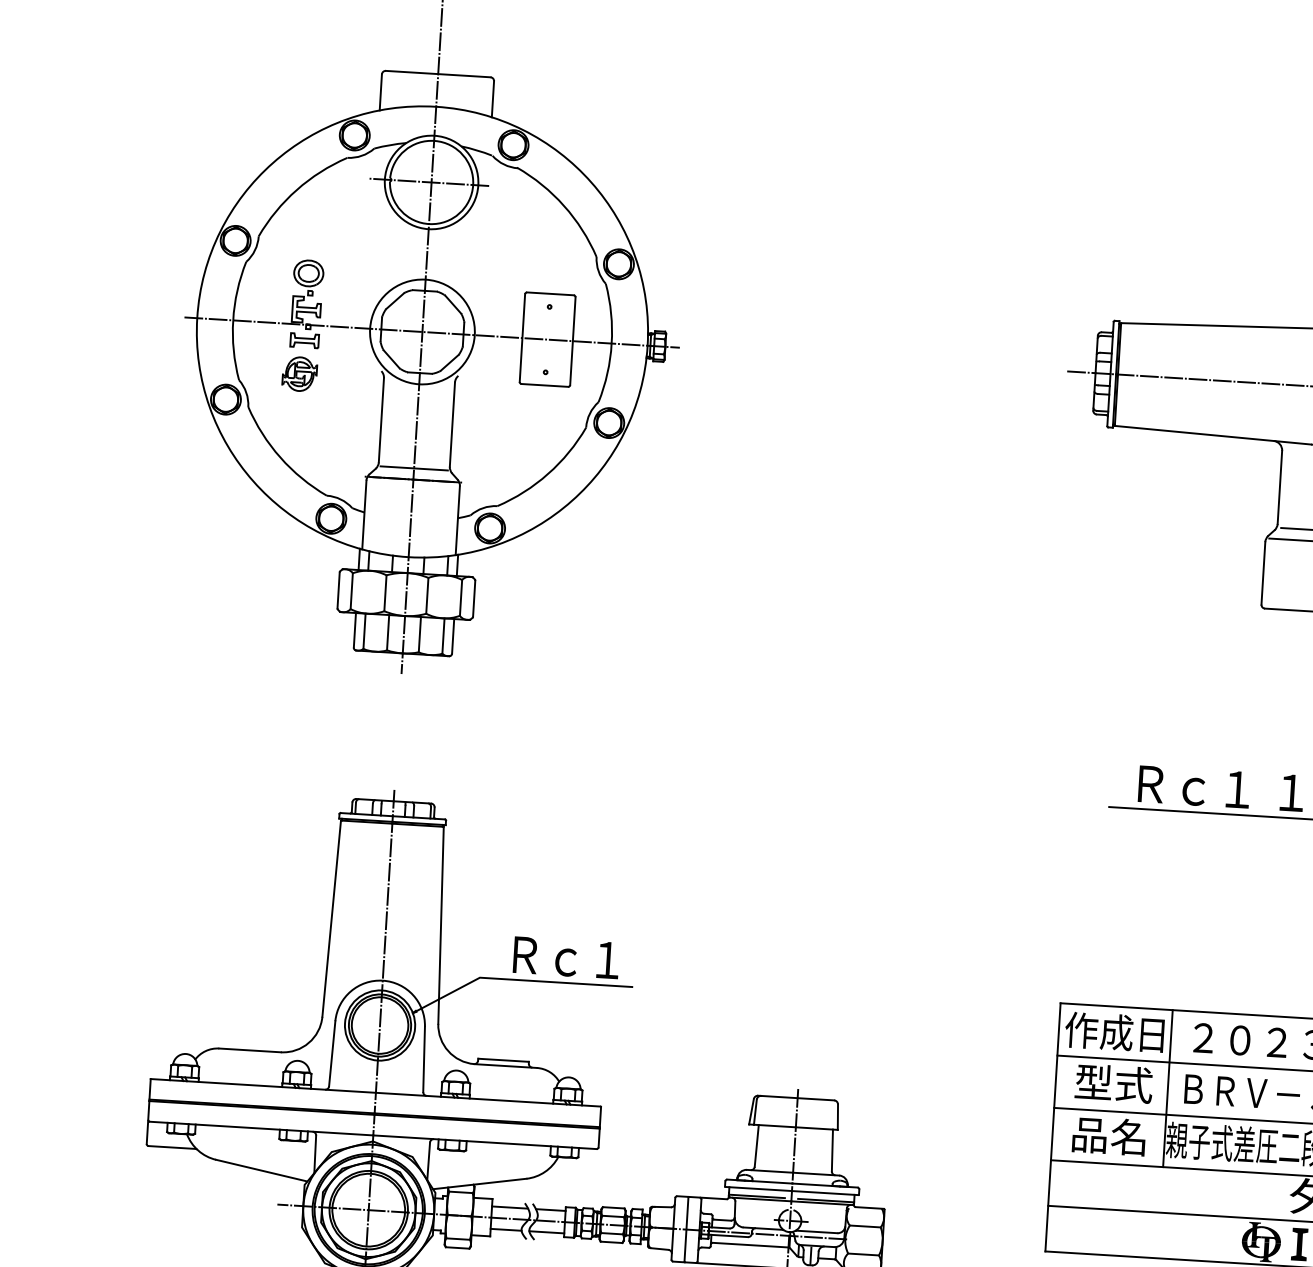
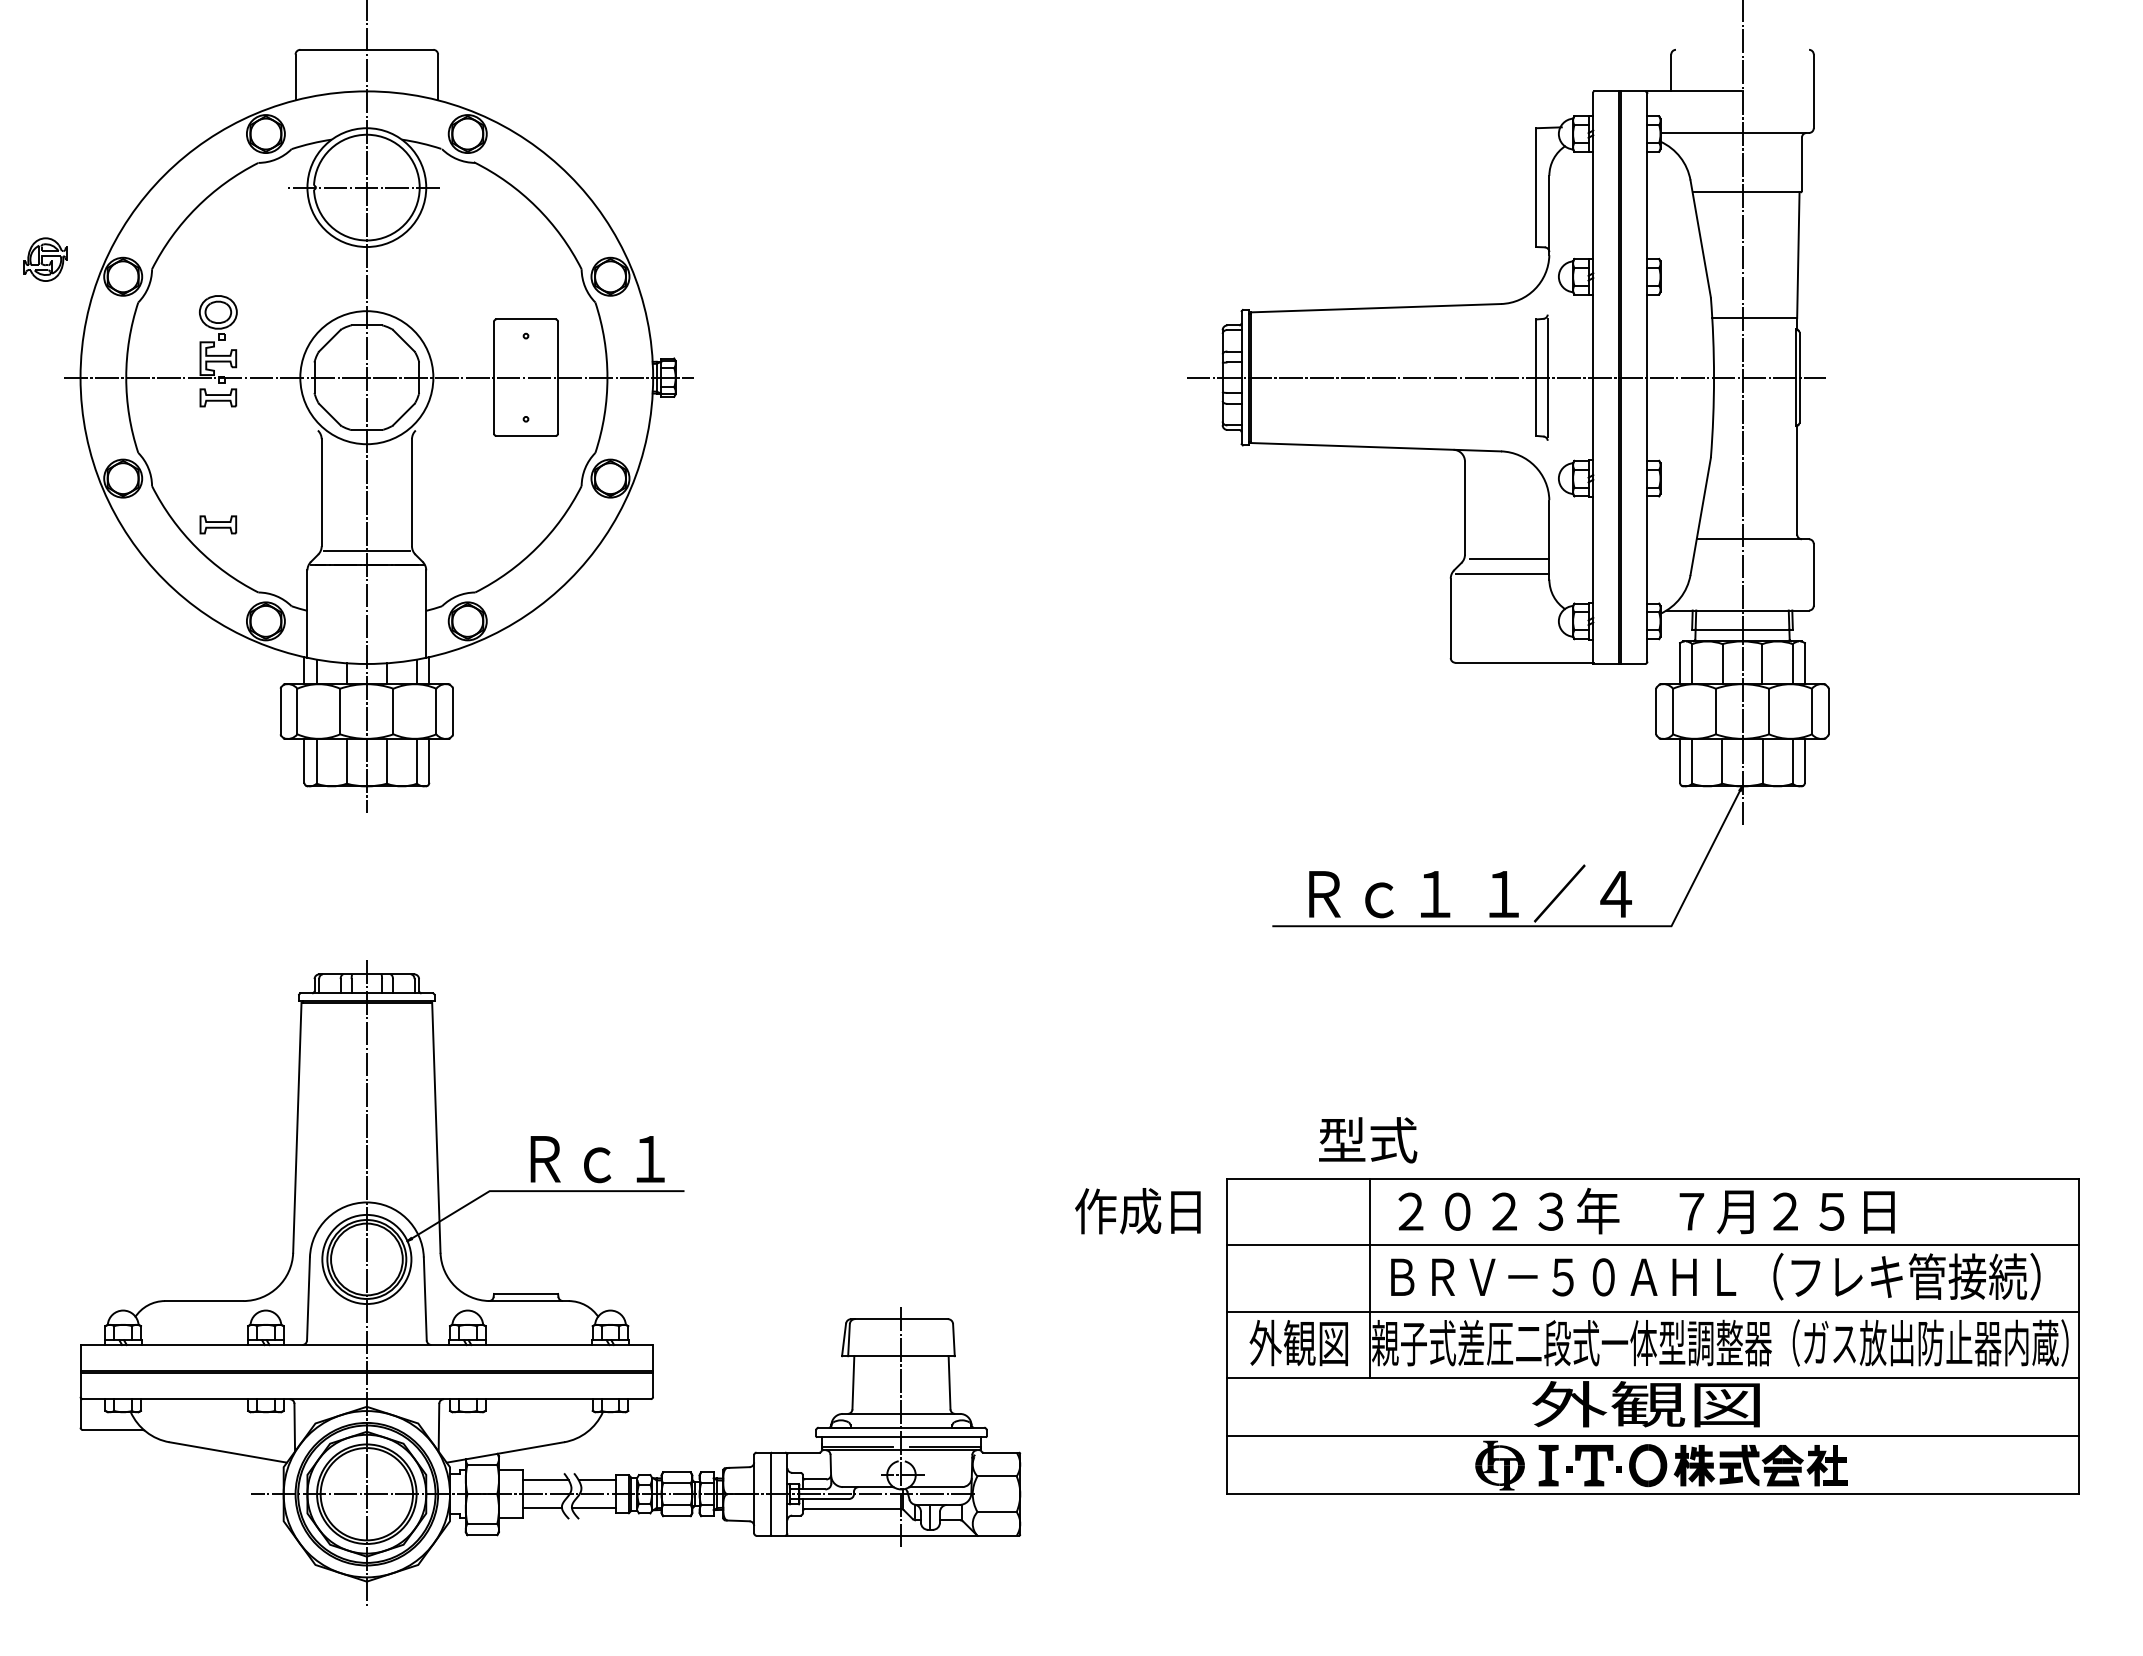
part: (299, 374) -> (45, 259), moved
part: (298, 440) -> (218, 524), added
text: (1114, 1032) -> (1137, 1211), moved
text: (1114, 1083) -> (1368, 1140), moved
text: (1108, 1135) -> (1298, 1342), 品名 -> 外観図

